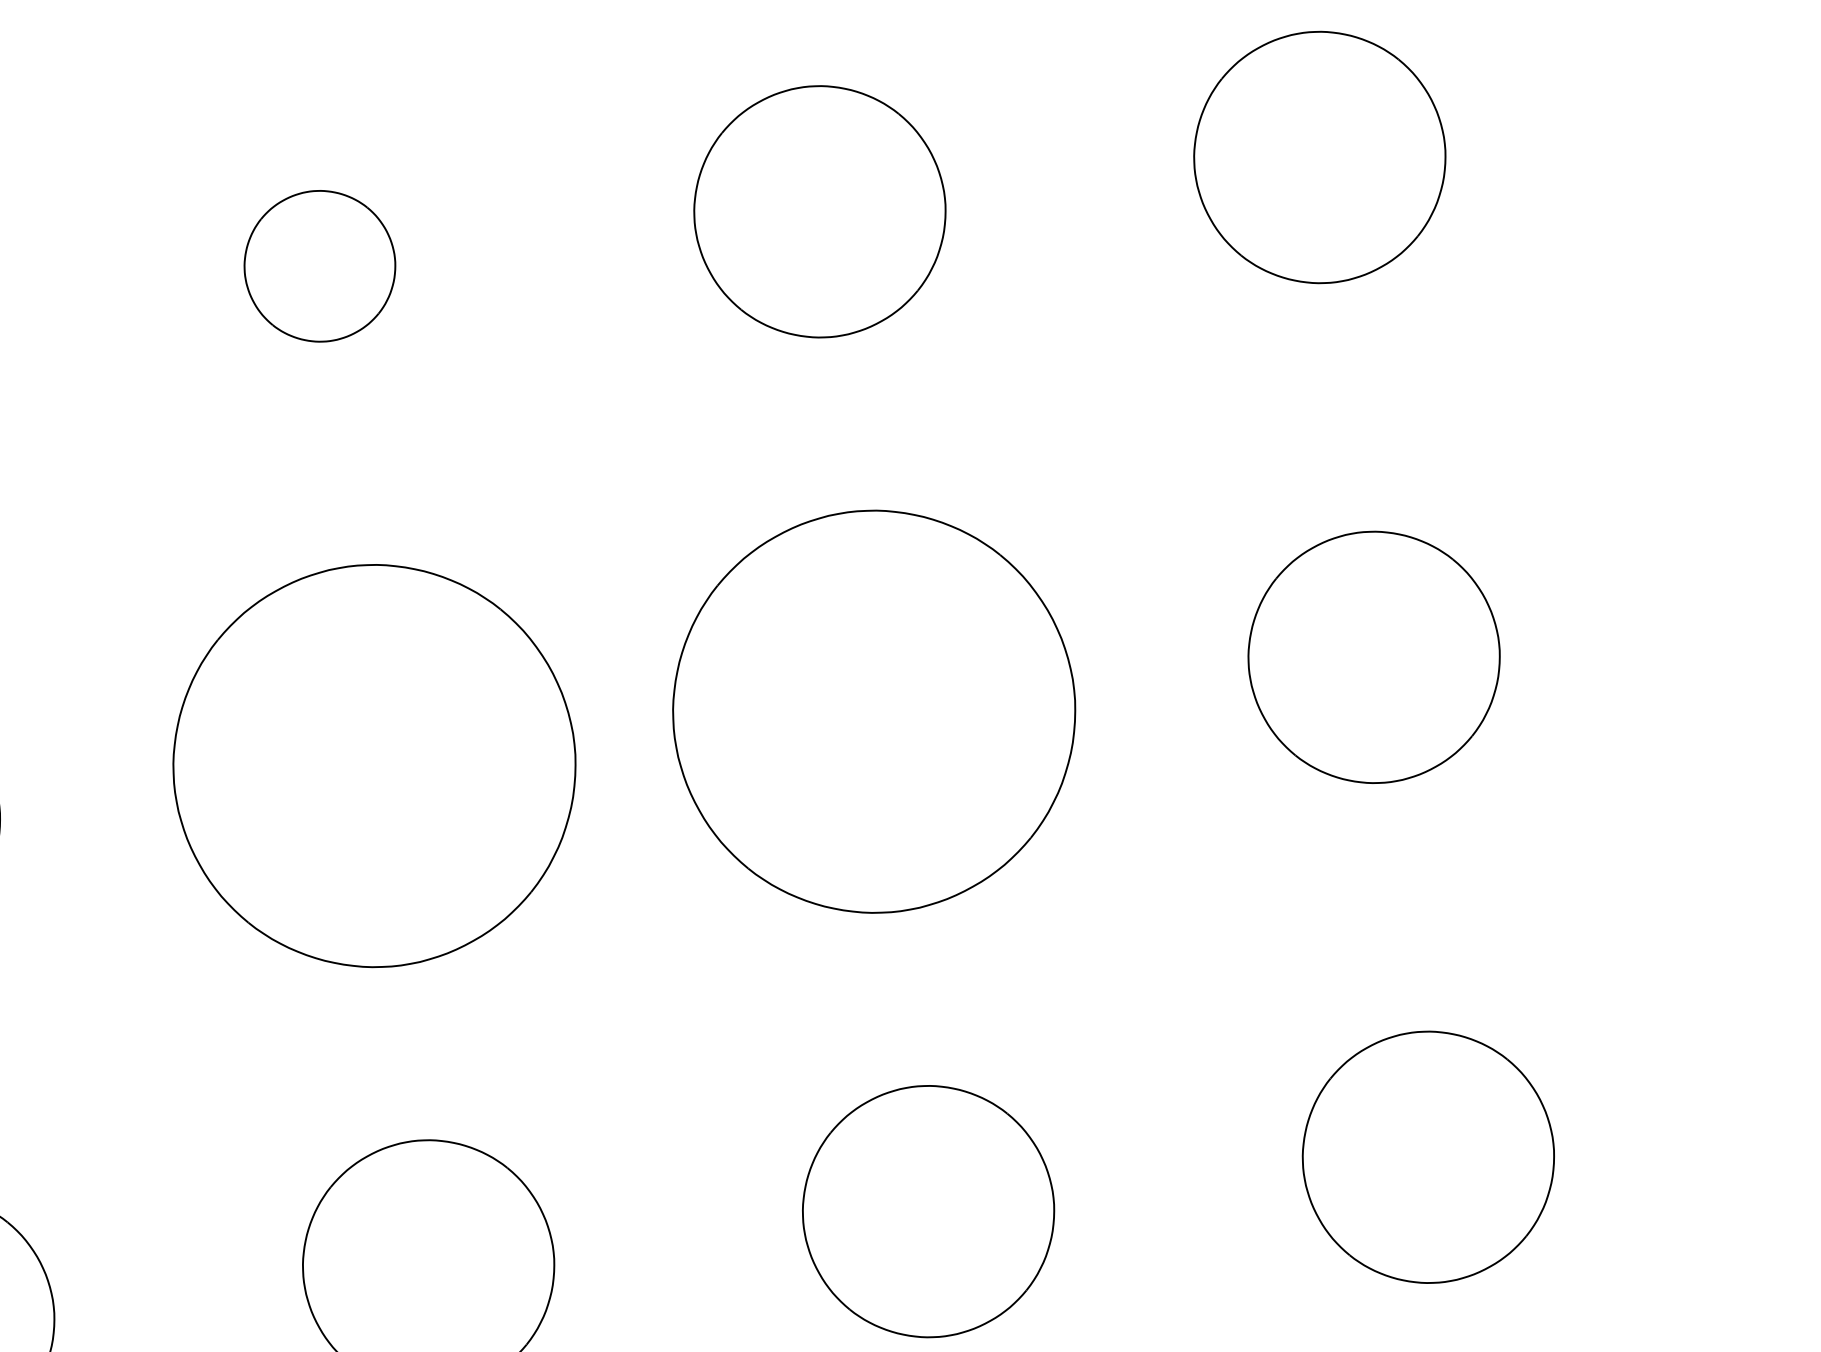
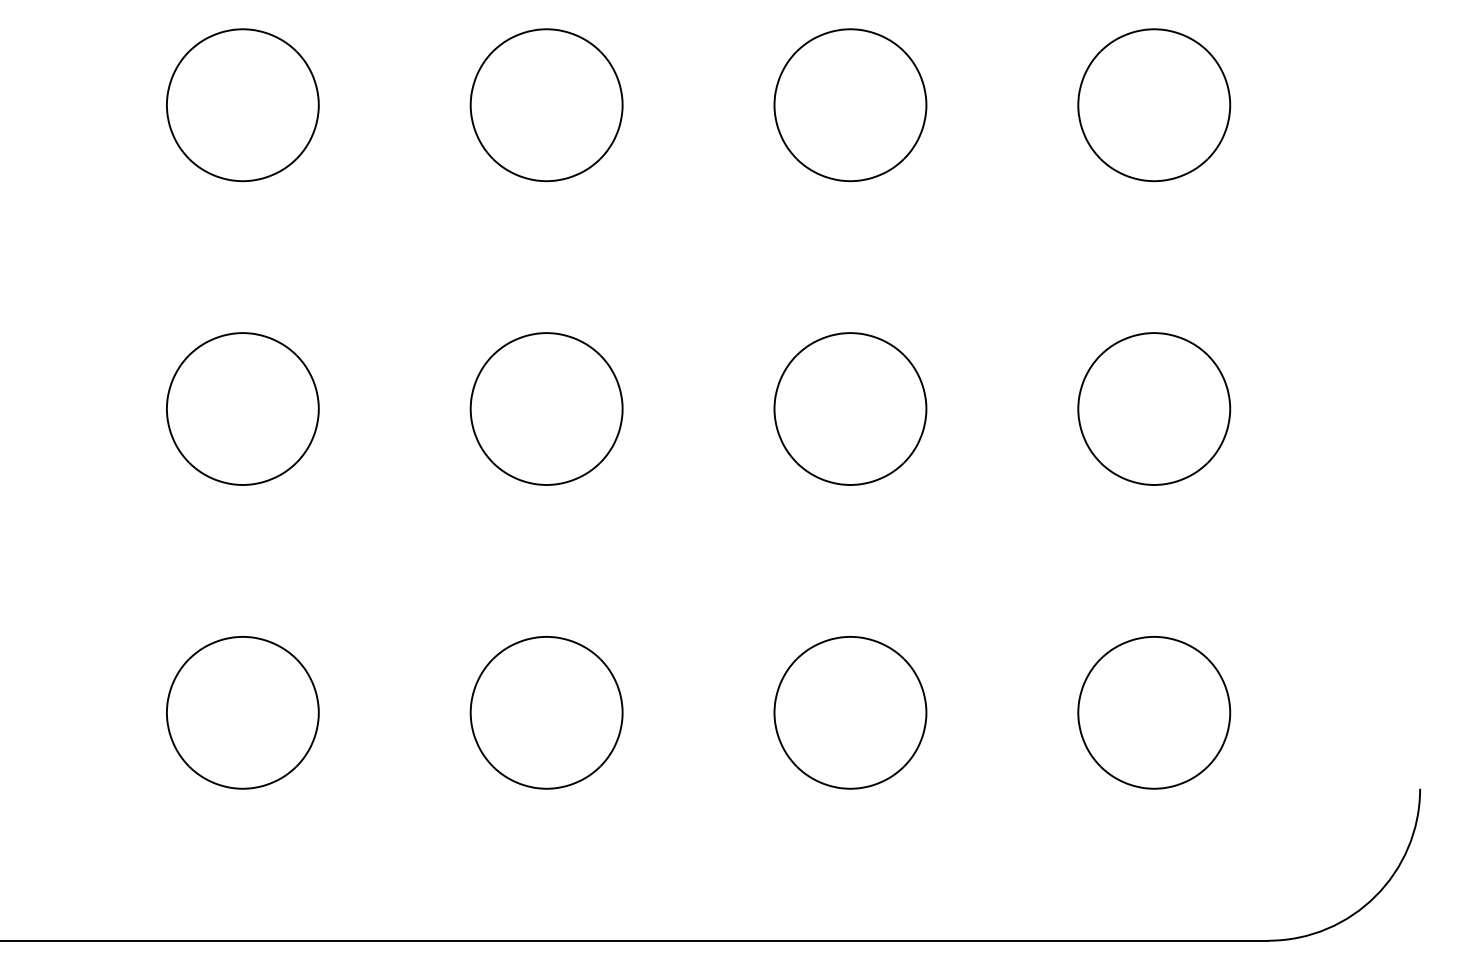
part: (319, 266) -> (546, 105), size x1.67
part: (874, 710) -> (850, 408), size x0.62
part: (374, 765) -> (546, 408), size x0.62

